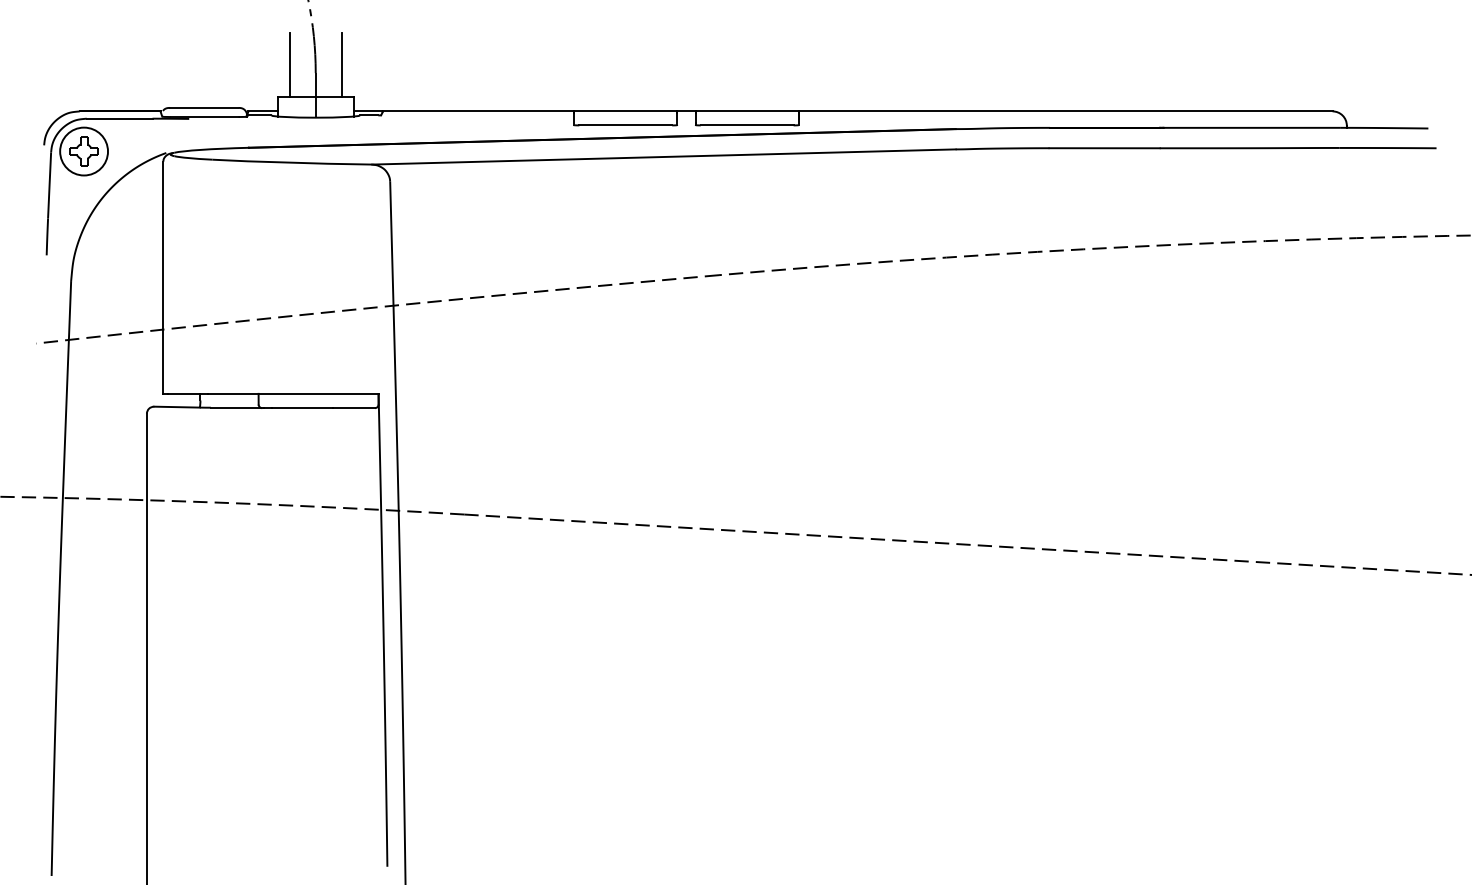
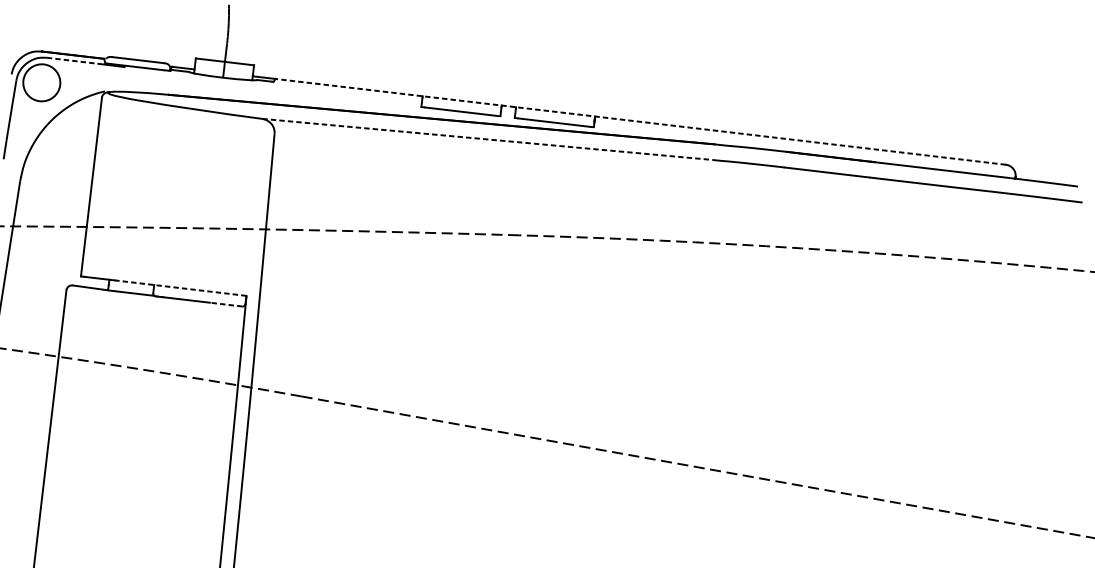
line: (289, 65) -> (207, 35), removed
line: (341, 65) -> (247, 39), removed
line: (857, 111) -> (640, 121), solid -> dashed
line: (119, 118) -> (72, 60), solid -> dashed
part: (83, 151) -> (41, 82), removed
line: (663, 156) -> (487, 139), solid -> dashed
line: (292, 393) -> (180, 287), solid -> dashed
line: (353, 408) -> (225, 304), solid -> dashed

